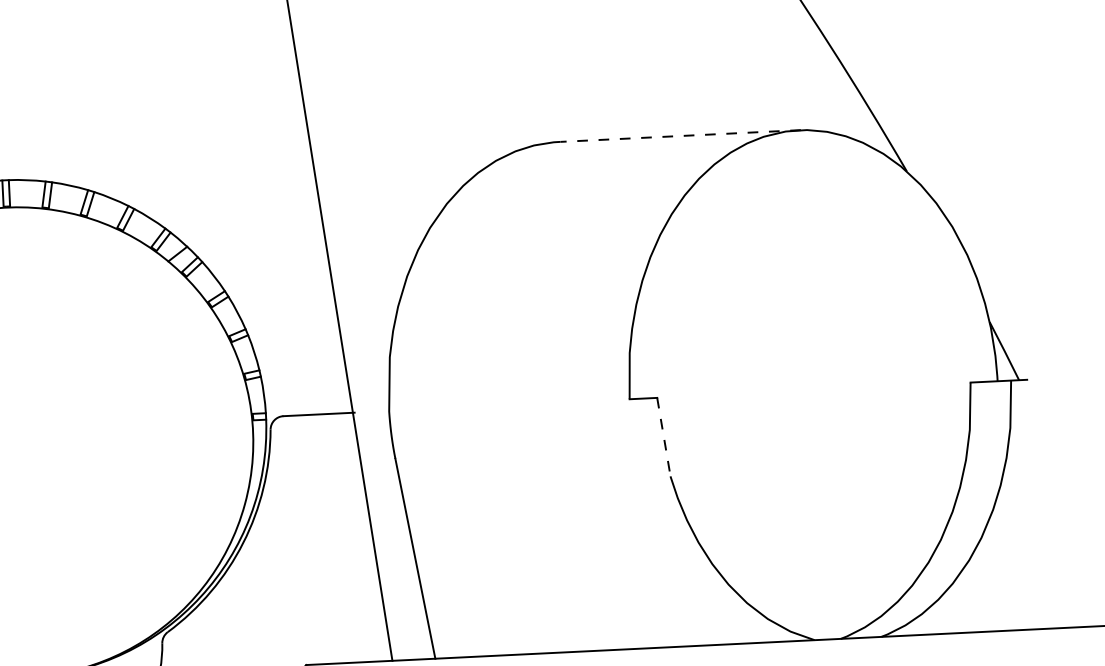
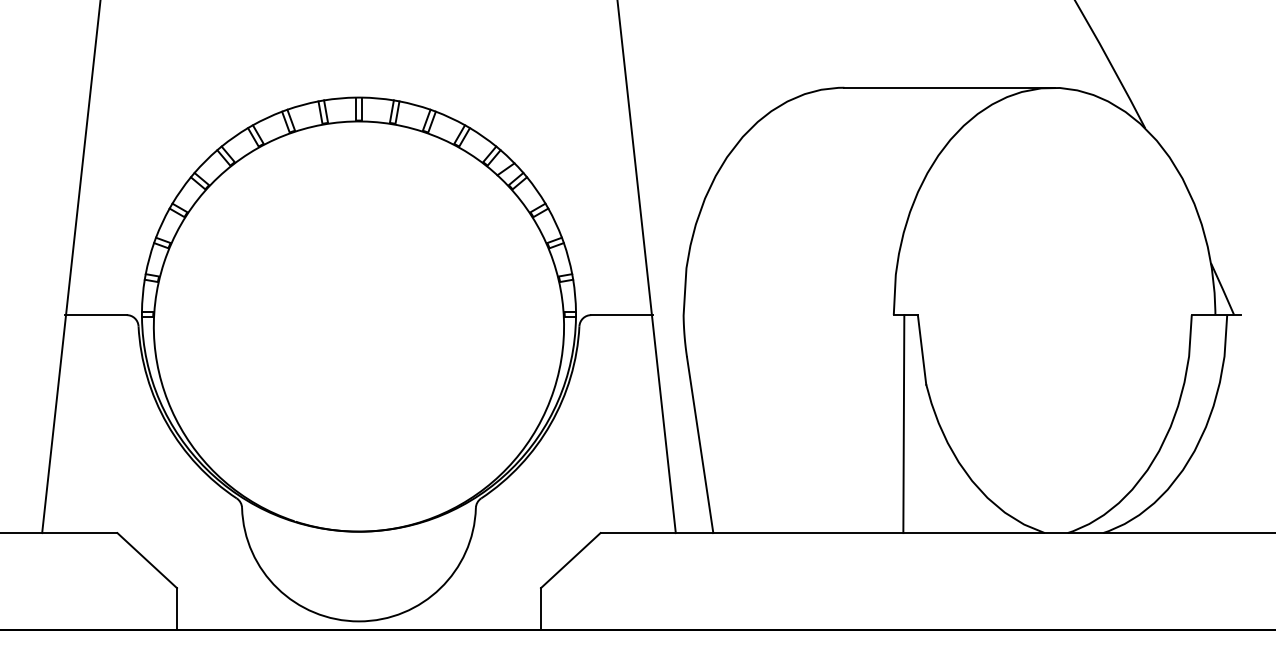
line: (679, 135) -> (948, 87), dashed -> solid
line: (664, 438) -> (922, 350), dashed -> solid
line: (646, 523) -> (903, 424), added

